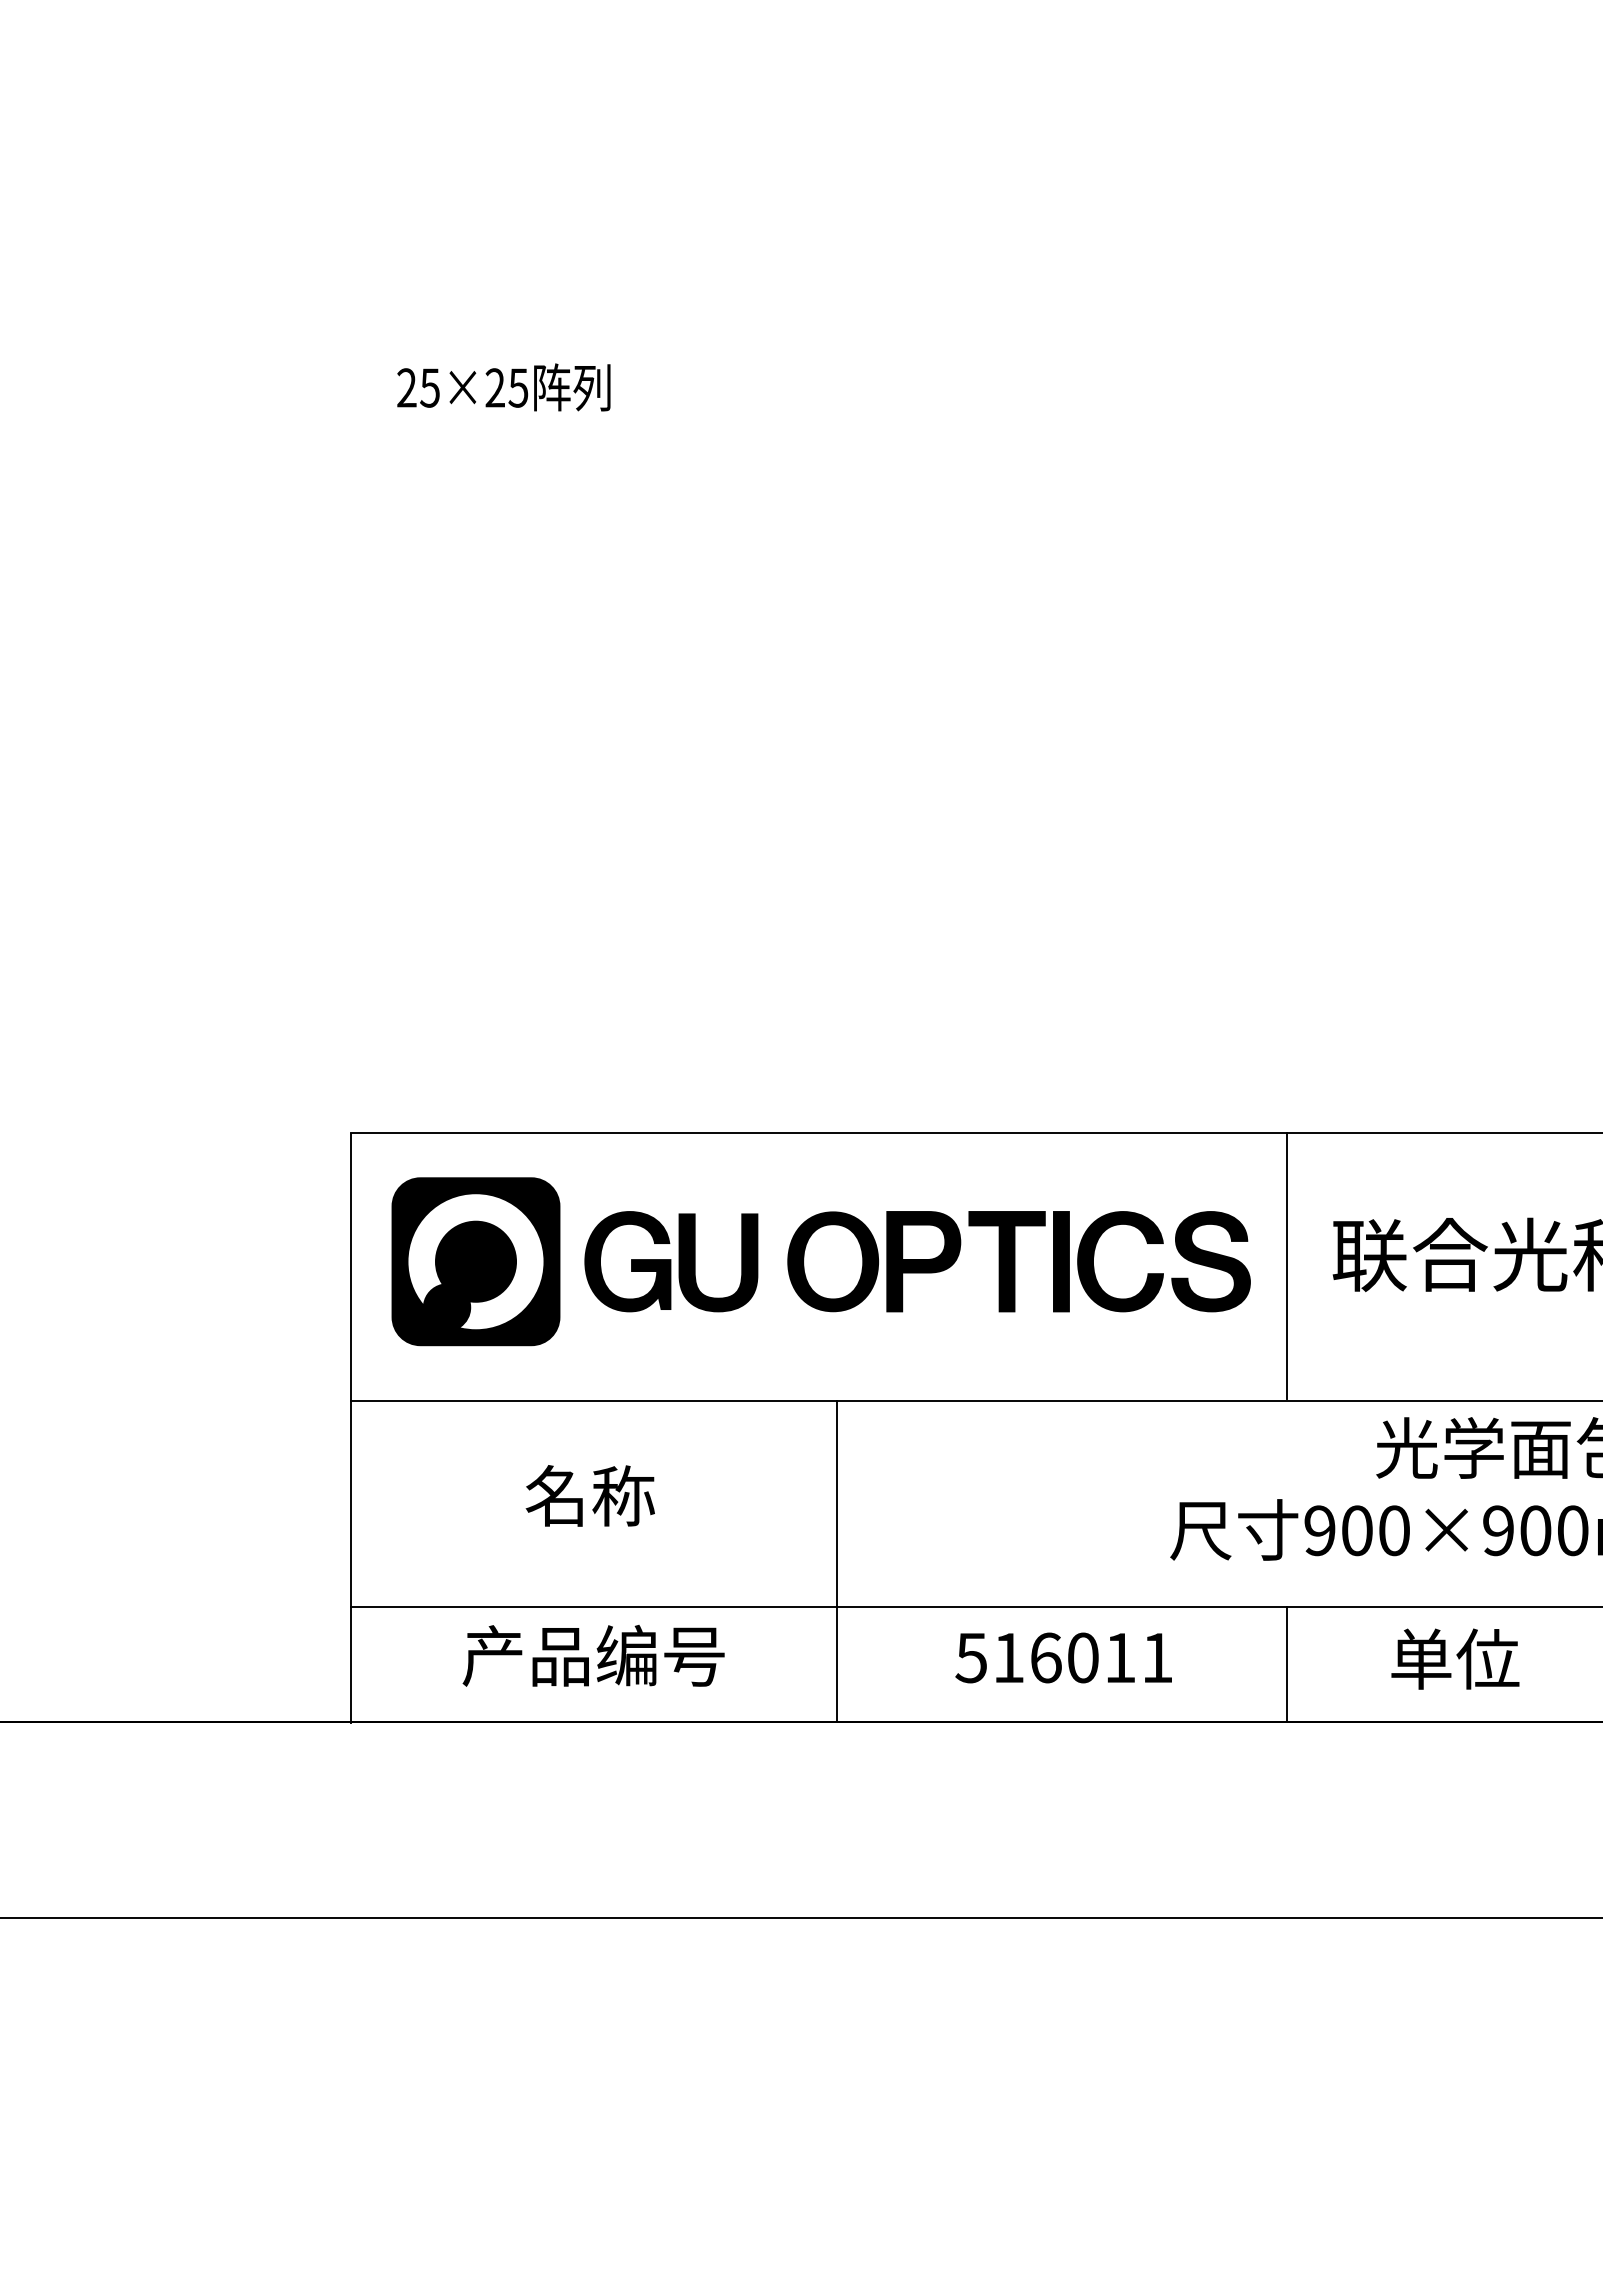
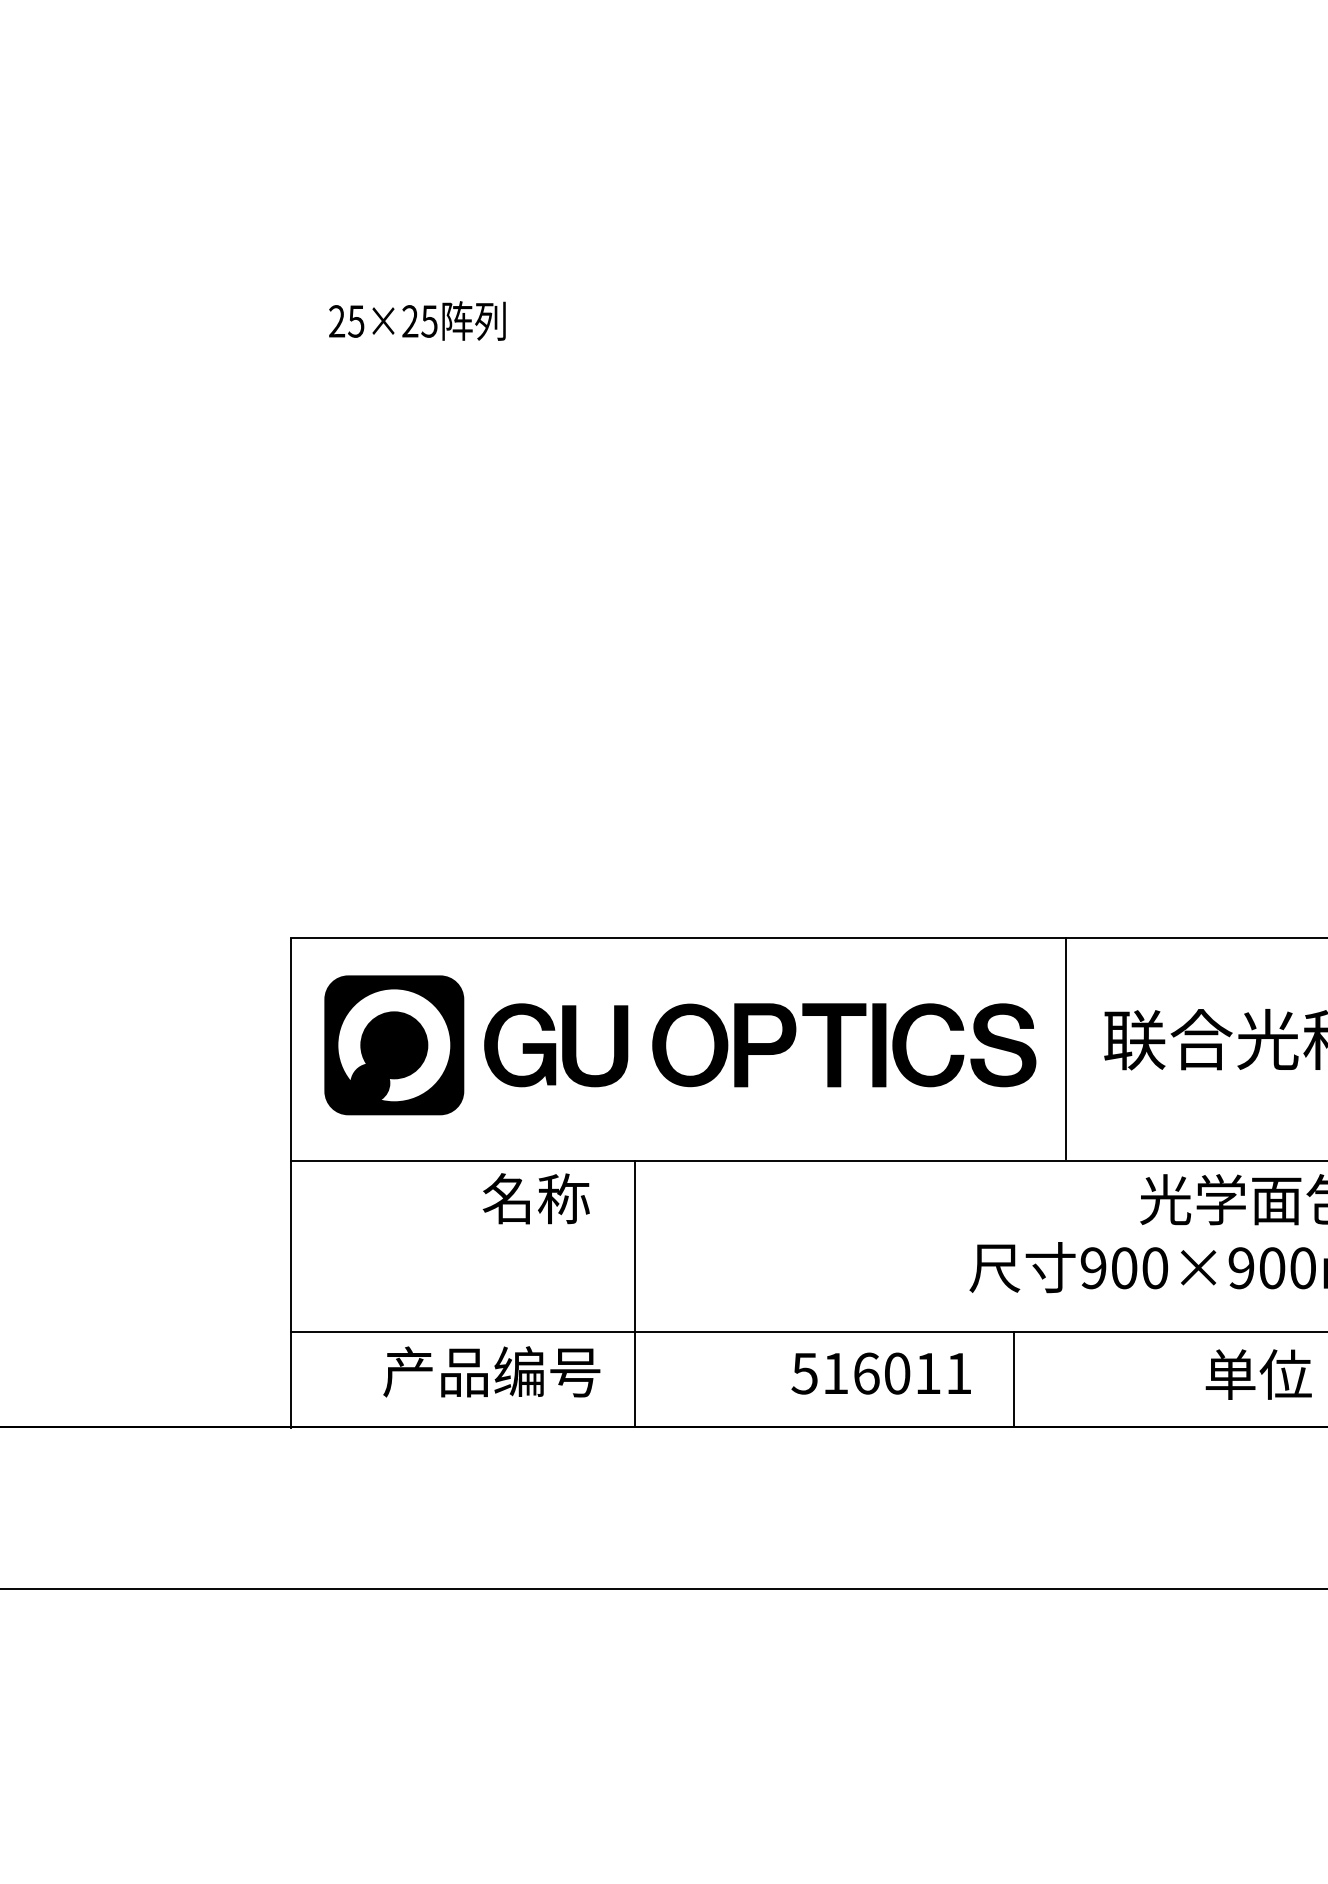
text: (589, 1495) -> (535, 1198), moved
line: (837, 1561) -> (635, 1293), moved
text: (1455, 1658) -> (1258, 1374), moved
line: (1286, 1664) -> (1013, 1379), moved

